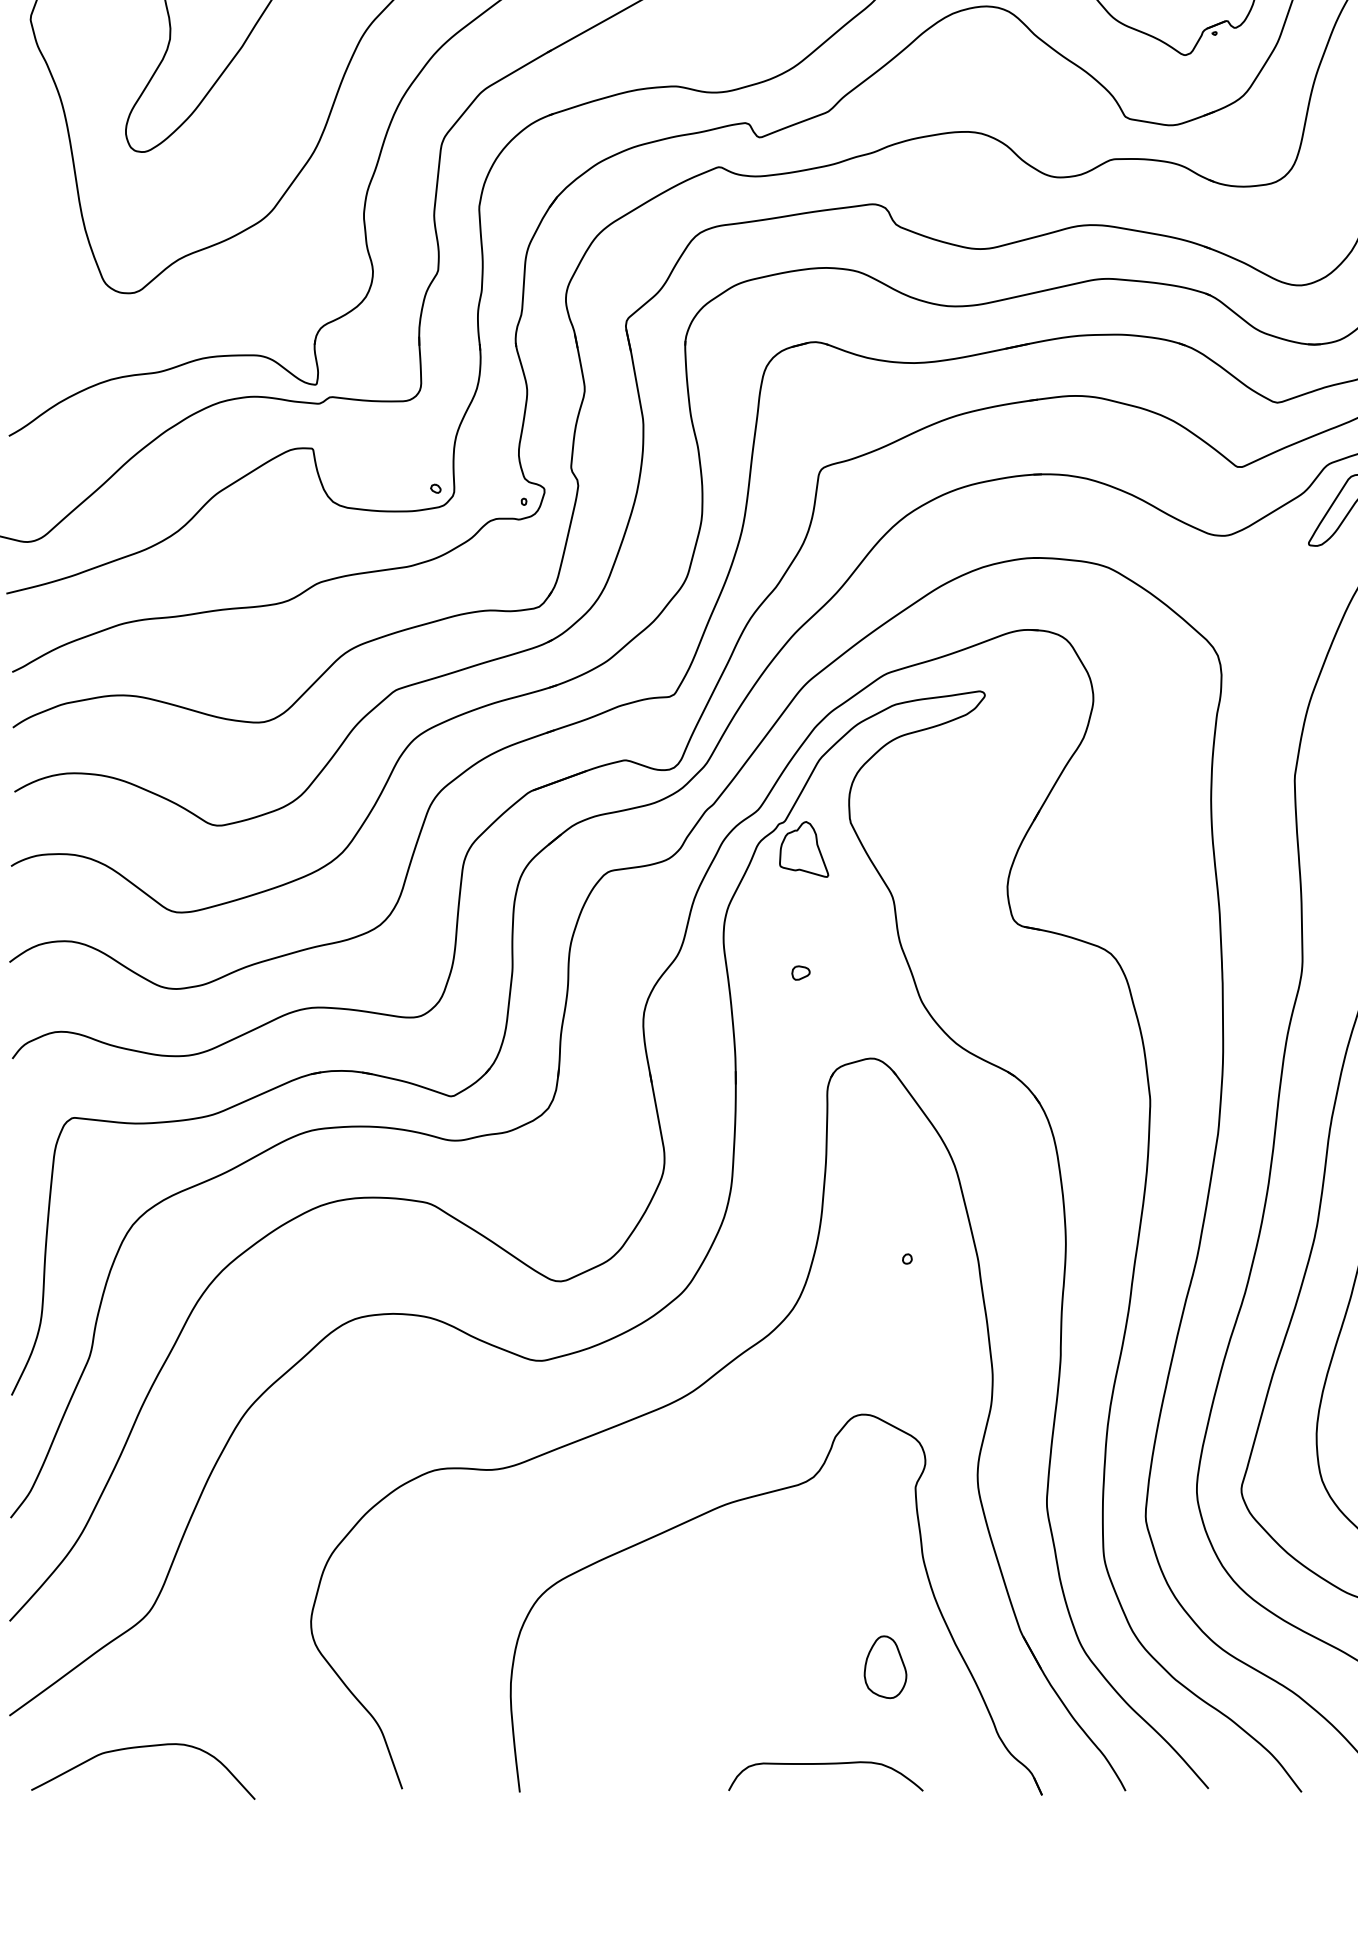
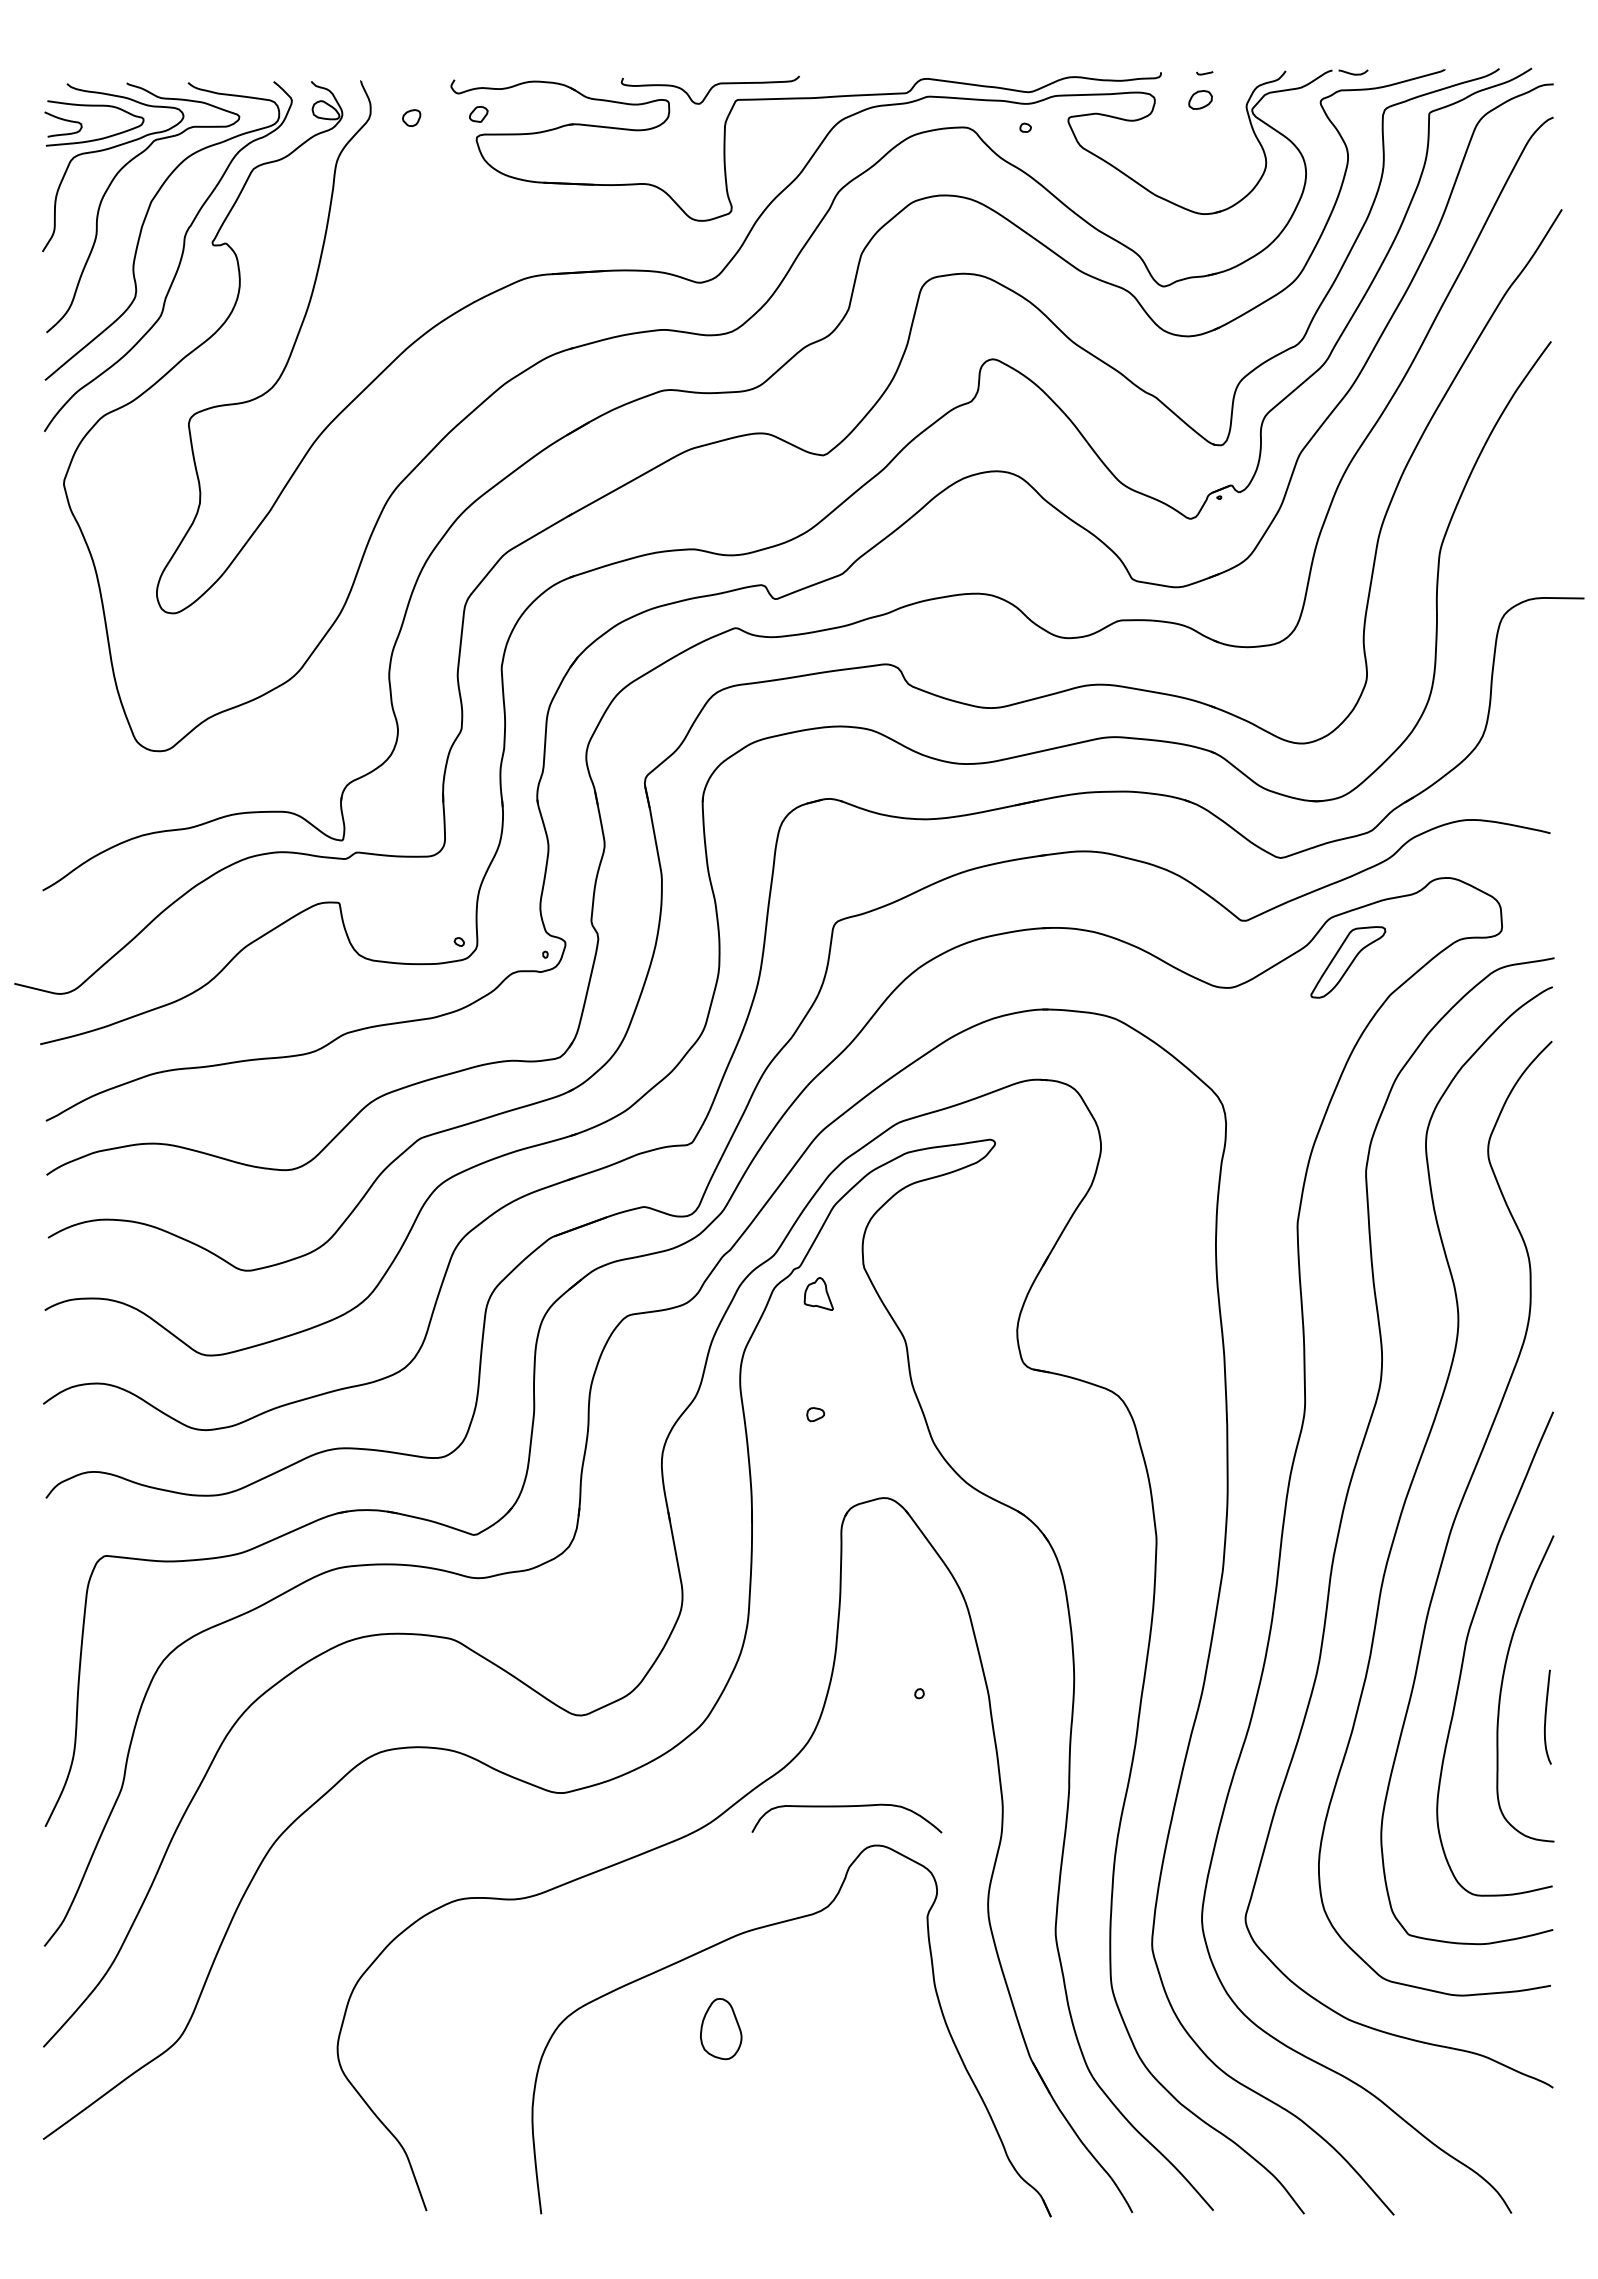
part: (803, 848) -> (818, 1293), size x0.6
part: (885, 1667) -> (721, 2029), moved
curve: (136, 1748) -> (167, 2171), removed
curve: (825, 1765) -> (846, 1807), moved

